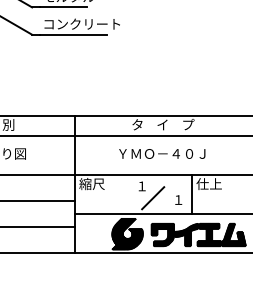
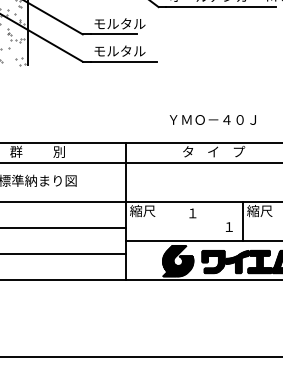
text: (81, 24) -> (132, 51), コンクリート -> モルタル
text: (161, 153) -> (212, 119), moved
text: (208, 184) -> (259, 211), 仕上 -> 縮尺
line: (152, 198) -> (203, 225), removed

